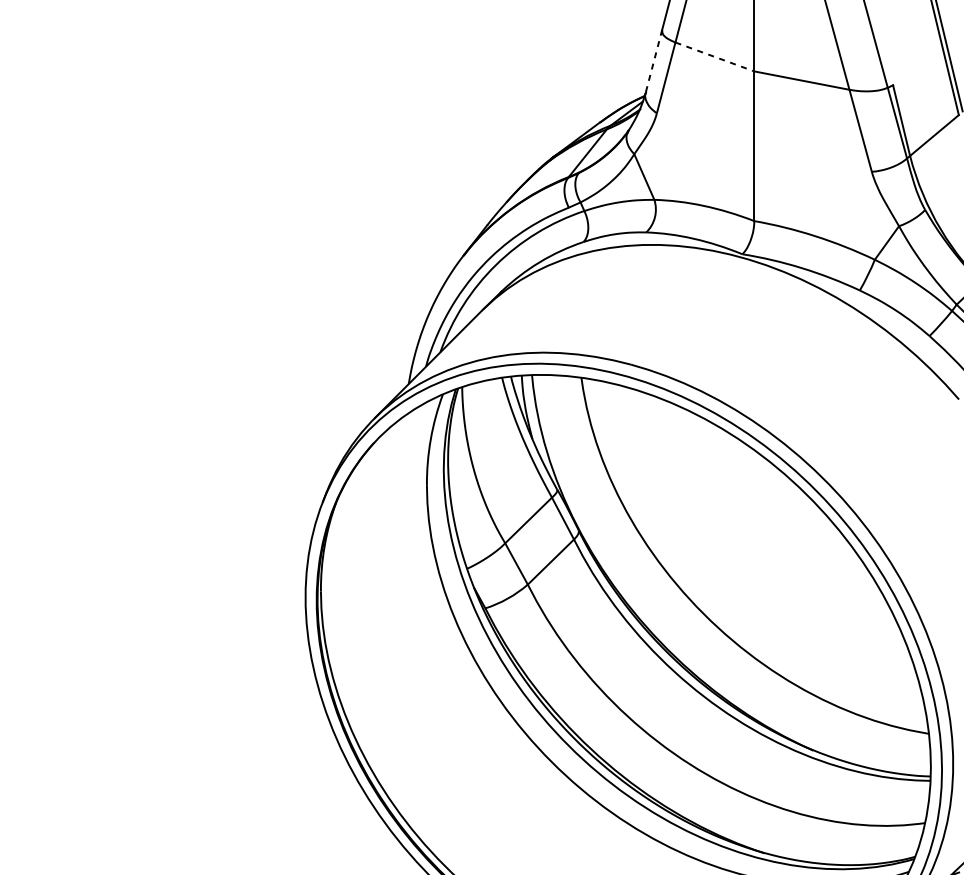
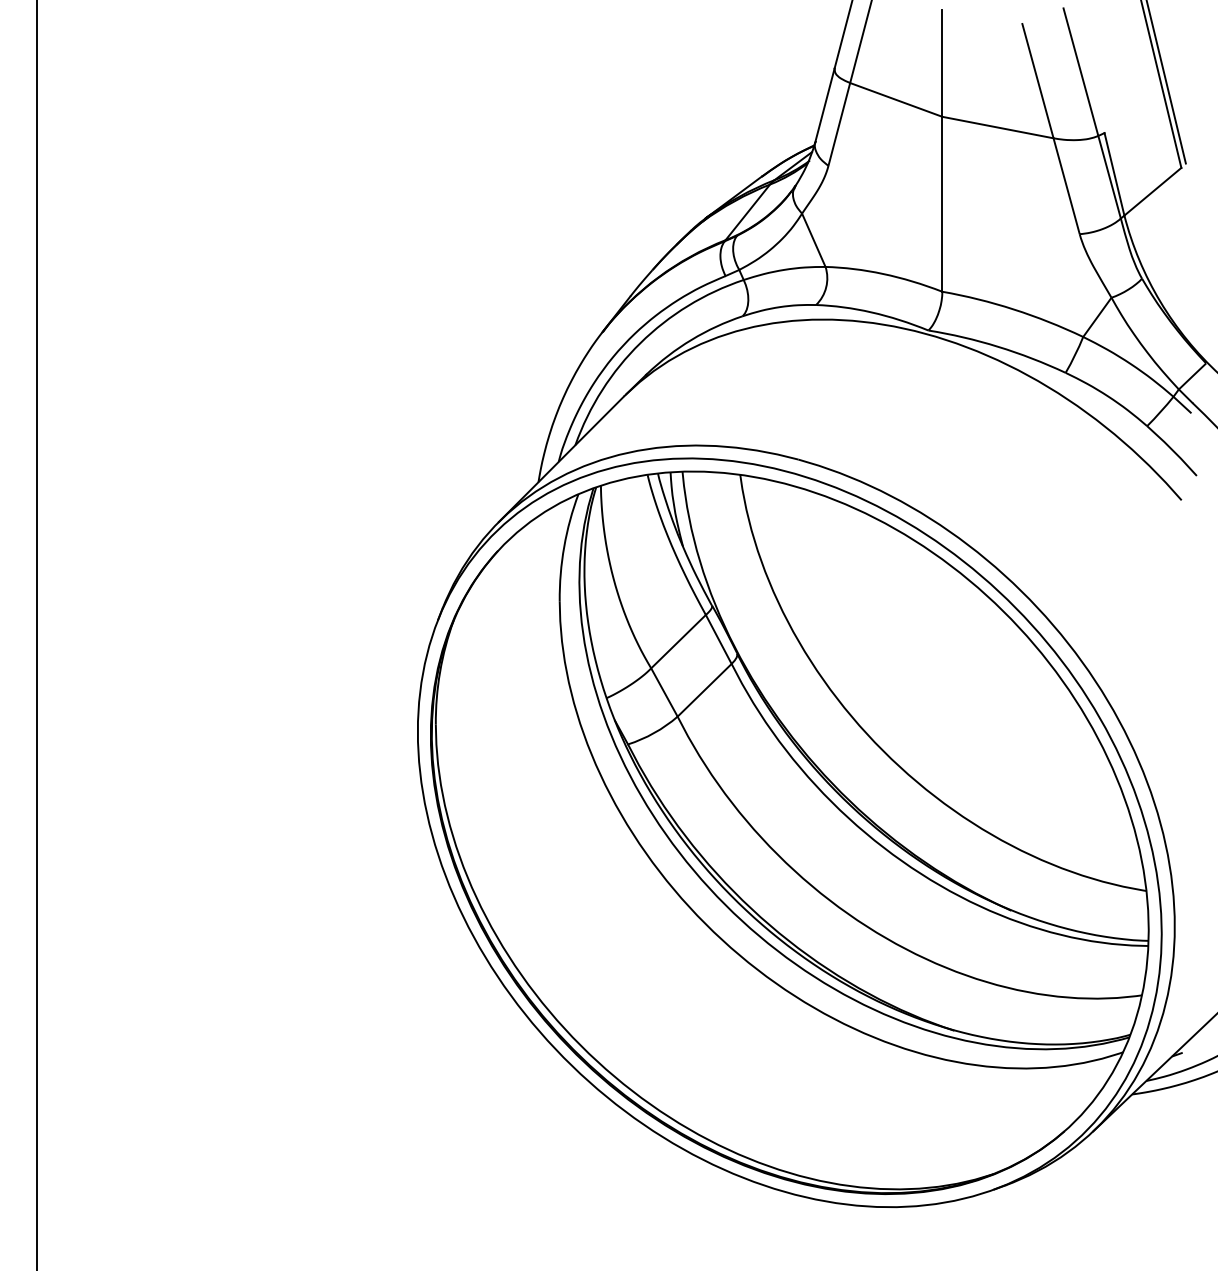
line: (715, 57) -> (896, 100), dashed -> solid
line: (654, 60) -> (825, 104), dashed -> solid

